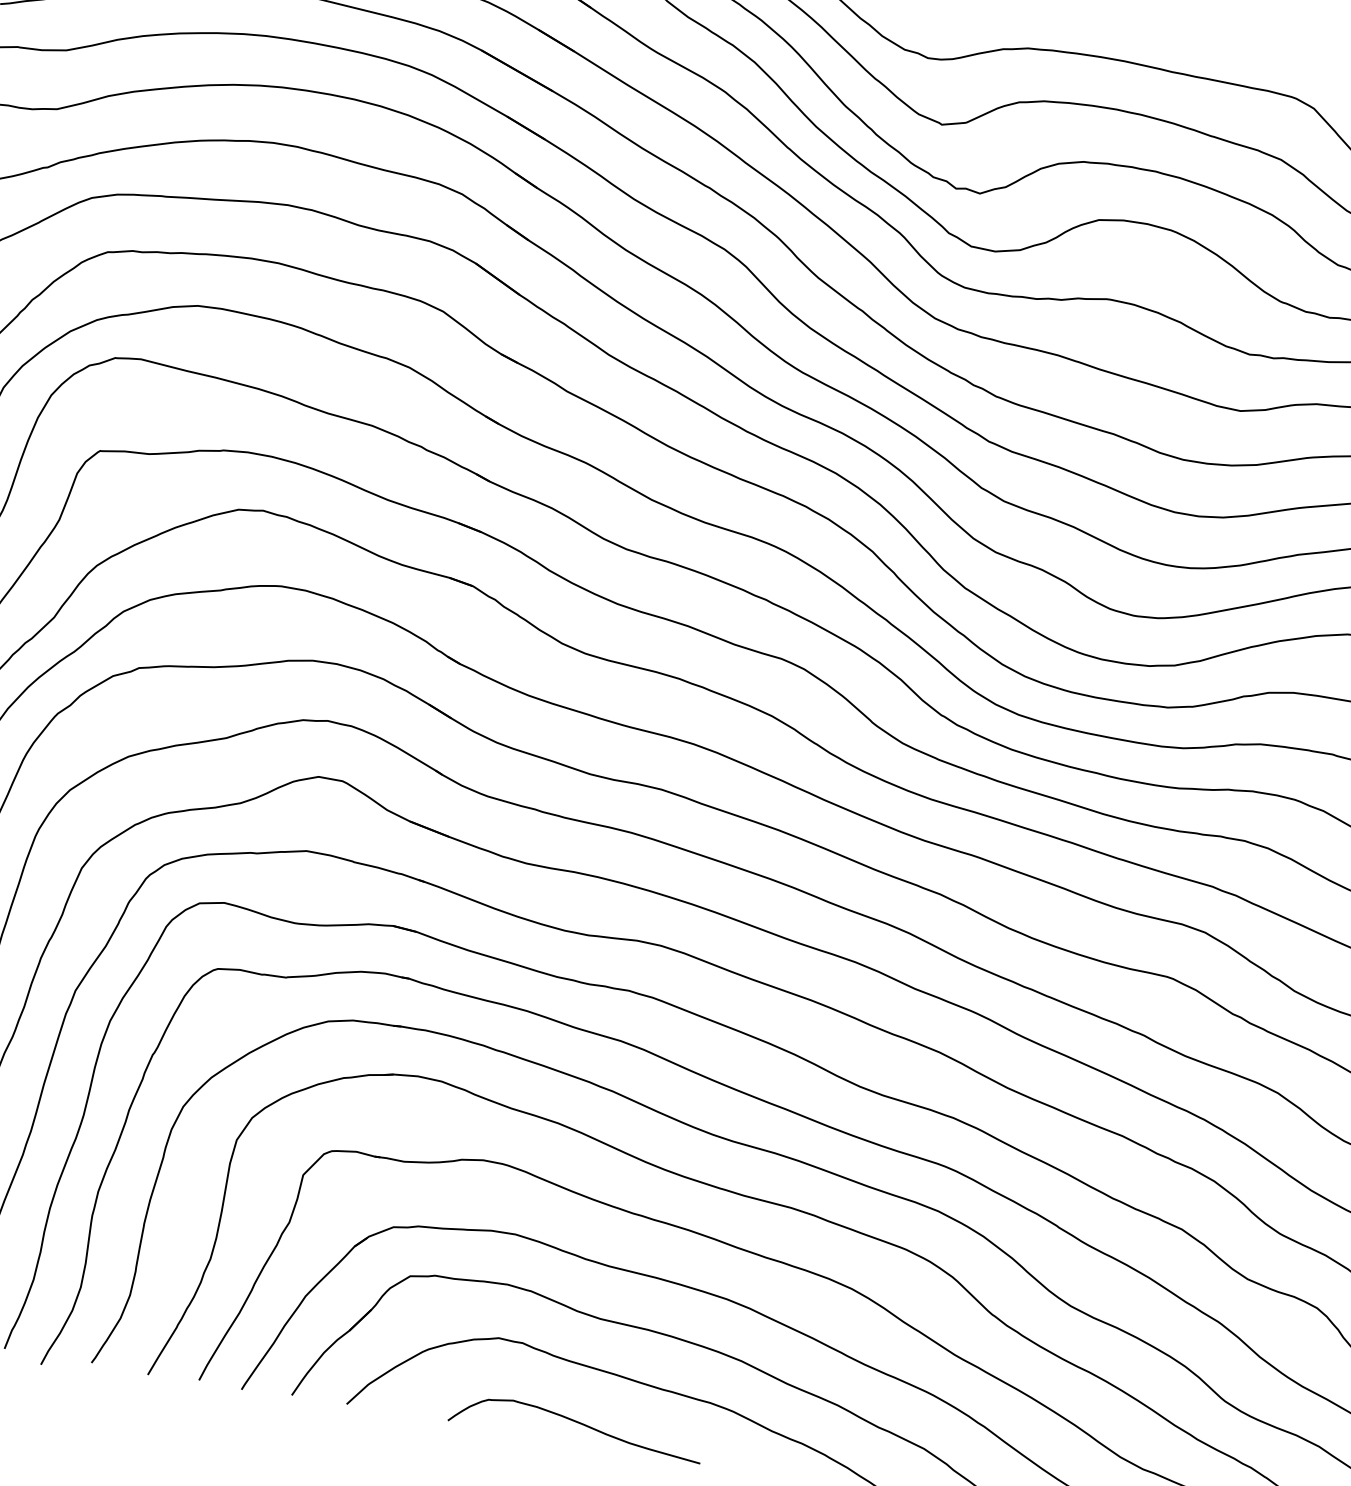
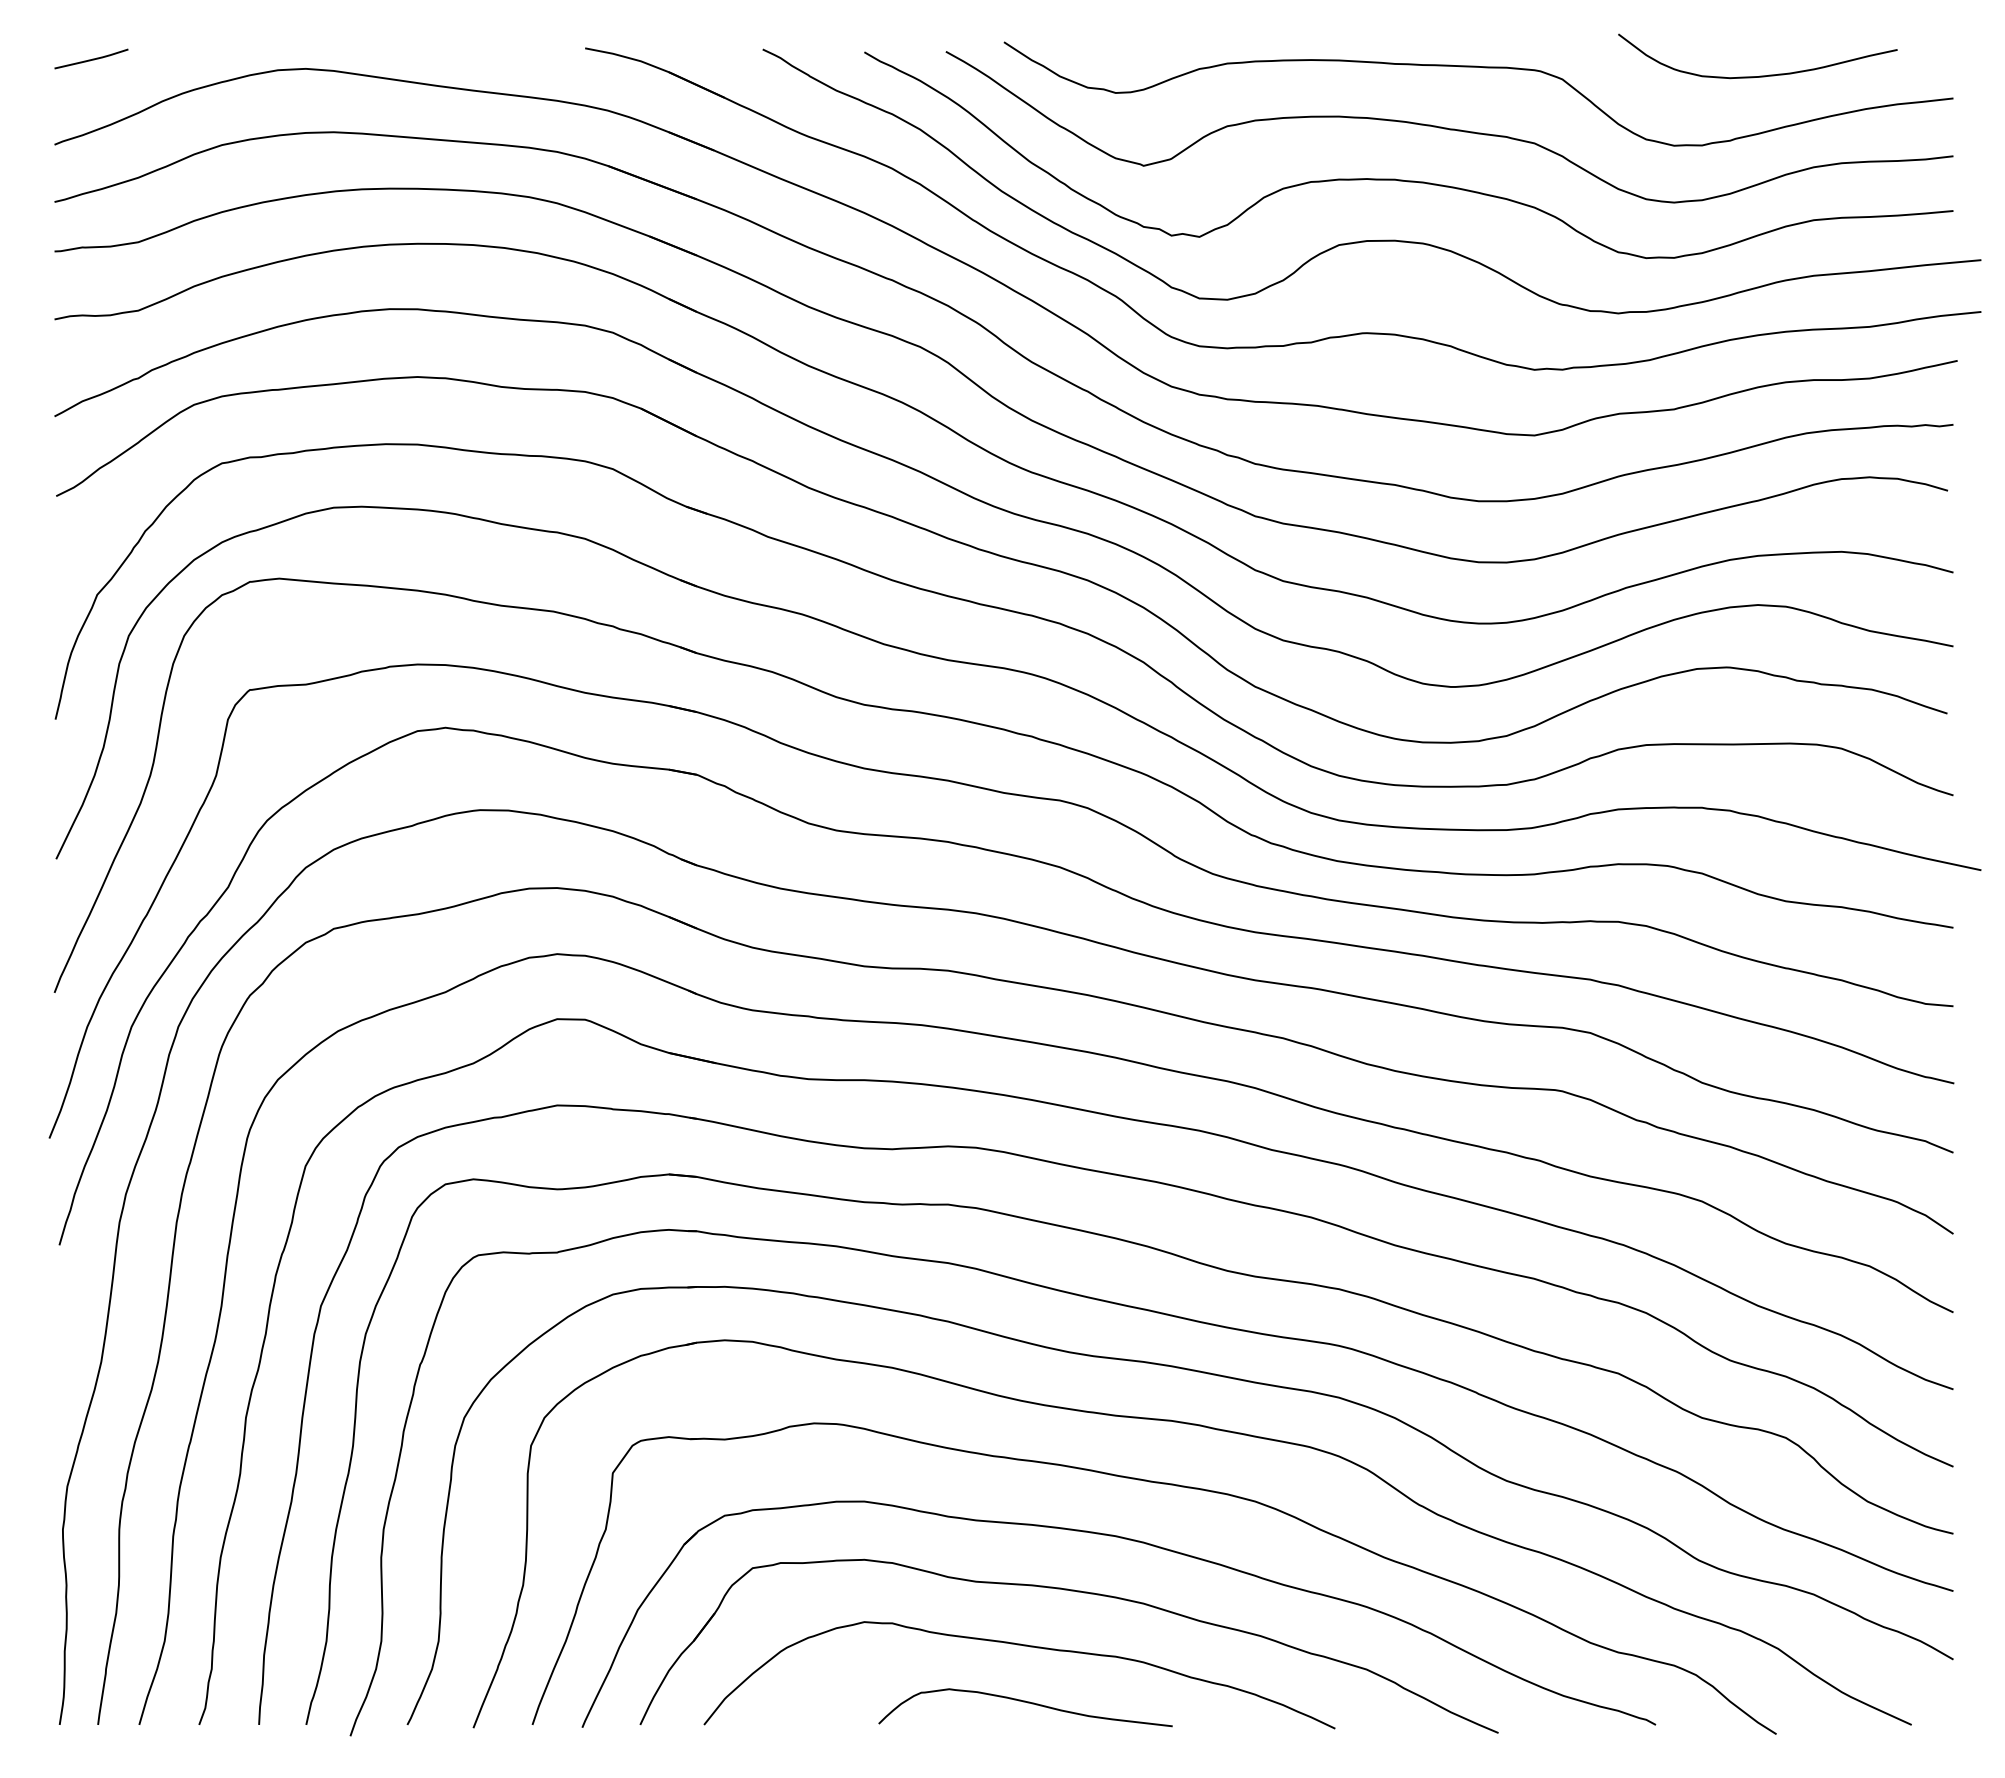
curve: (578, 1423) -> (1027, 1703), moved

